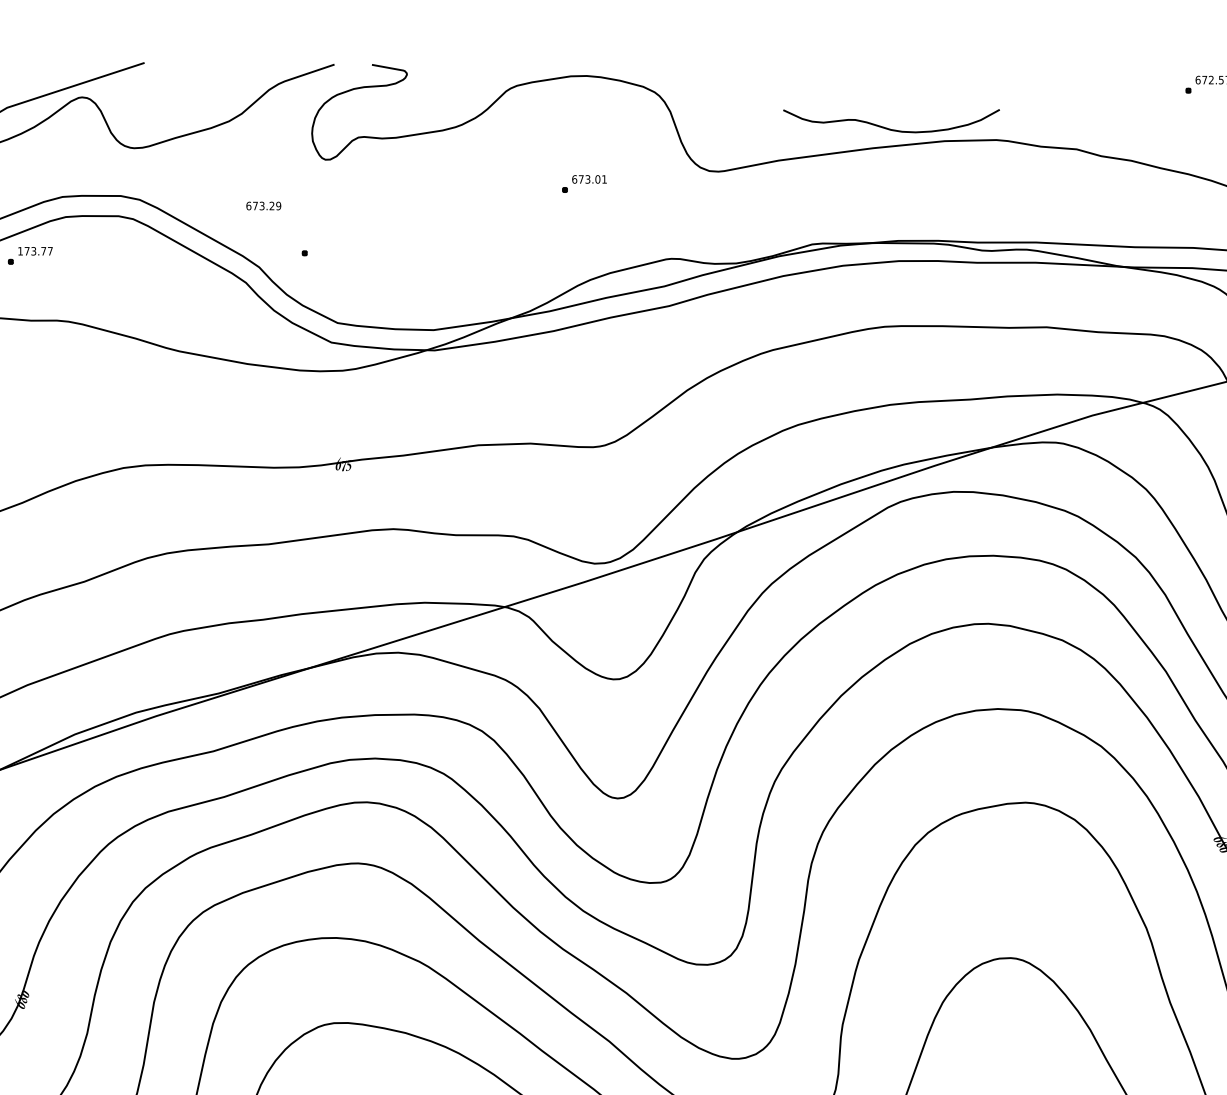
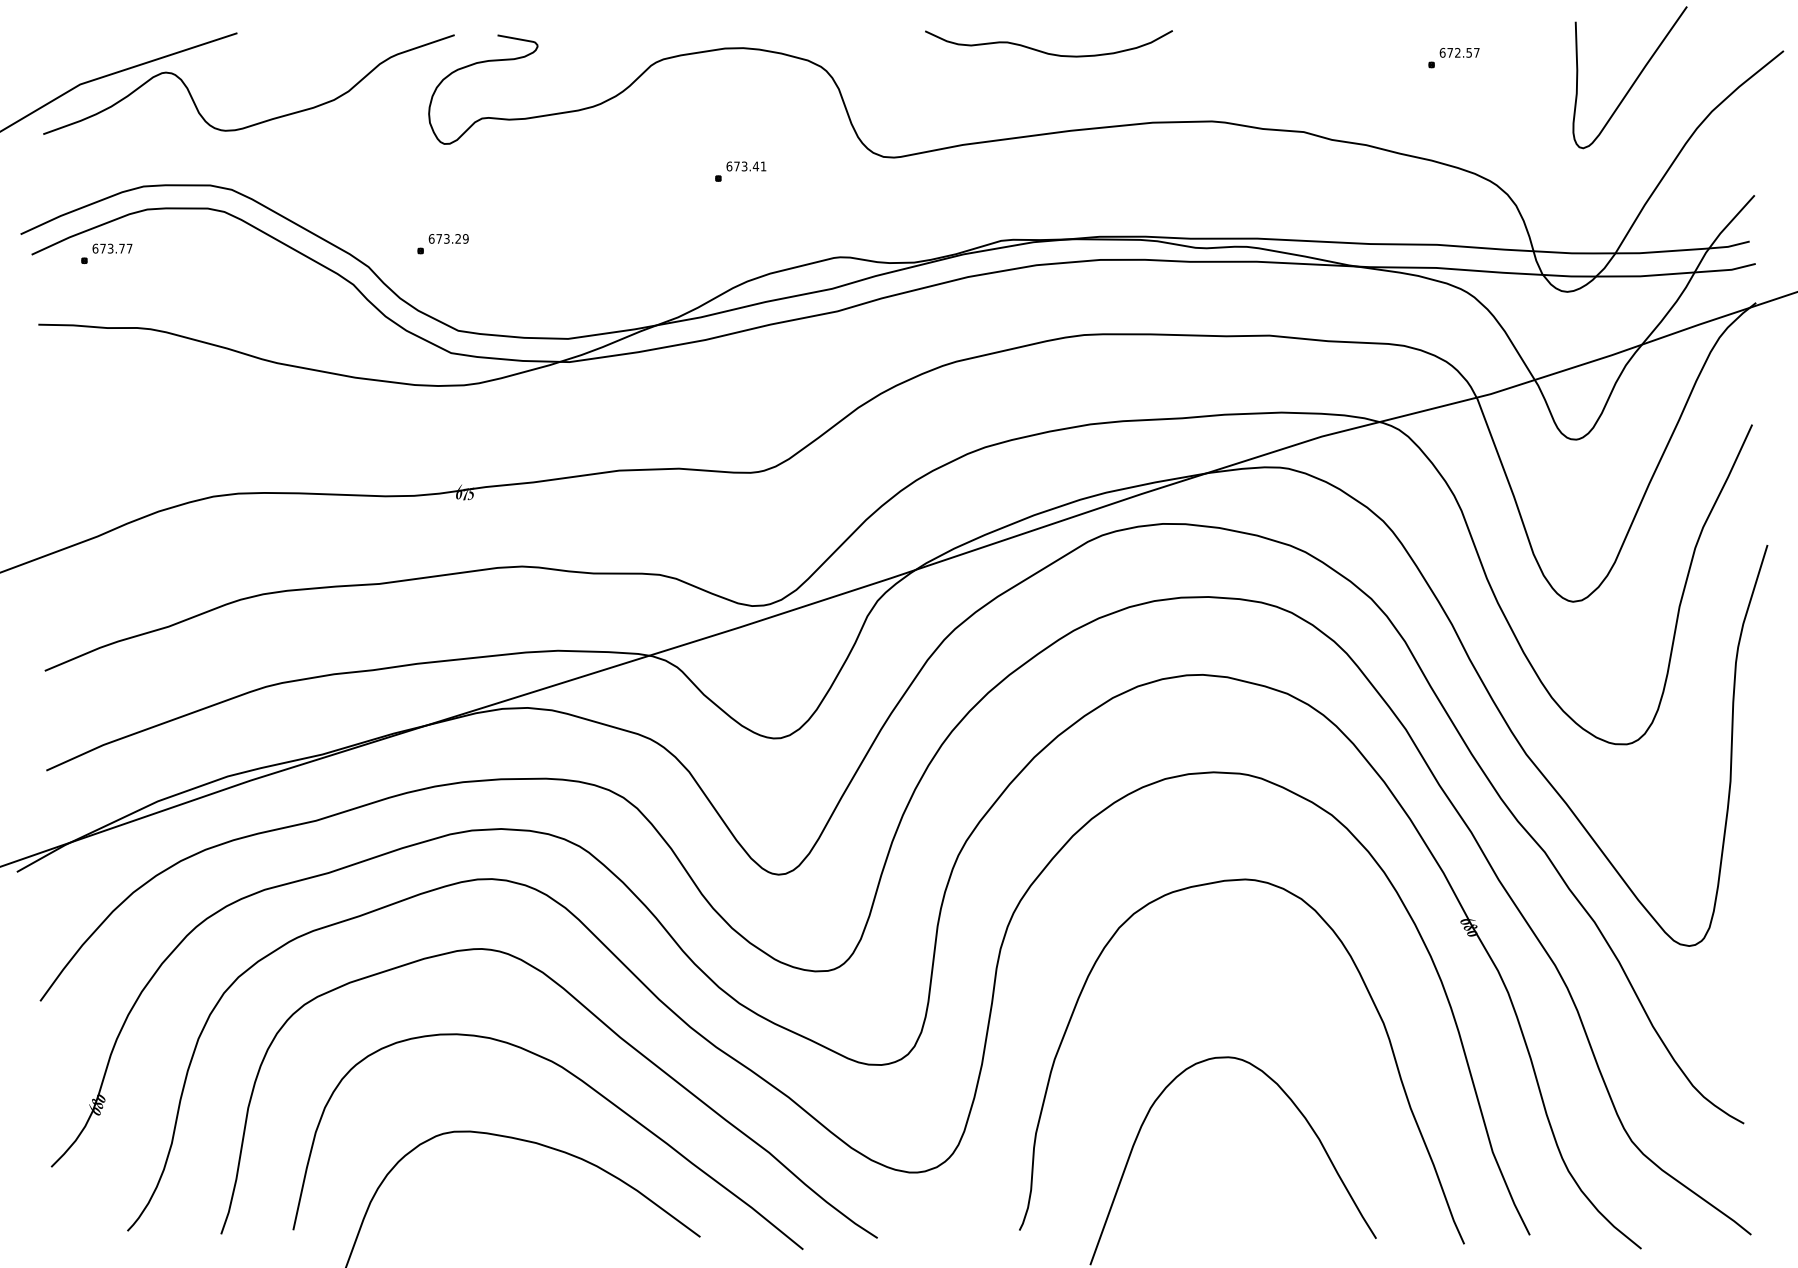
curve: (887, 127) -> (1044, 51), moved
text: (597, 179) -> (755, 166), 673.01 -> 673.41
text: (263, 205) -> (448, 238), moved
text: (20, 251) -> (95, 248), 173.77 -> 673.77

